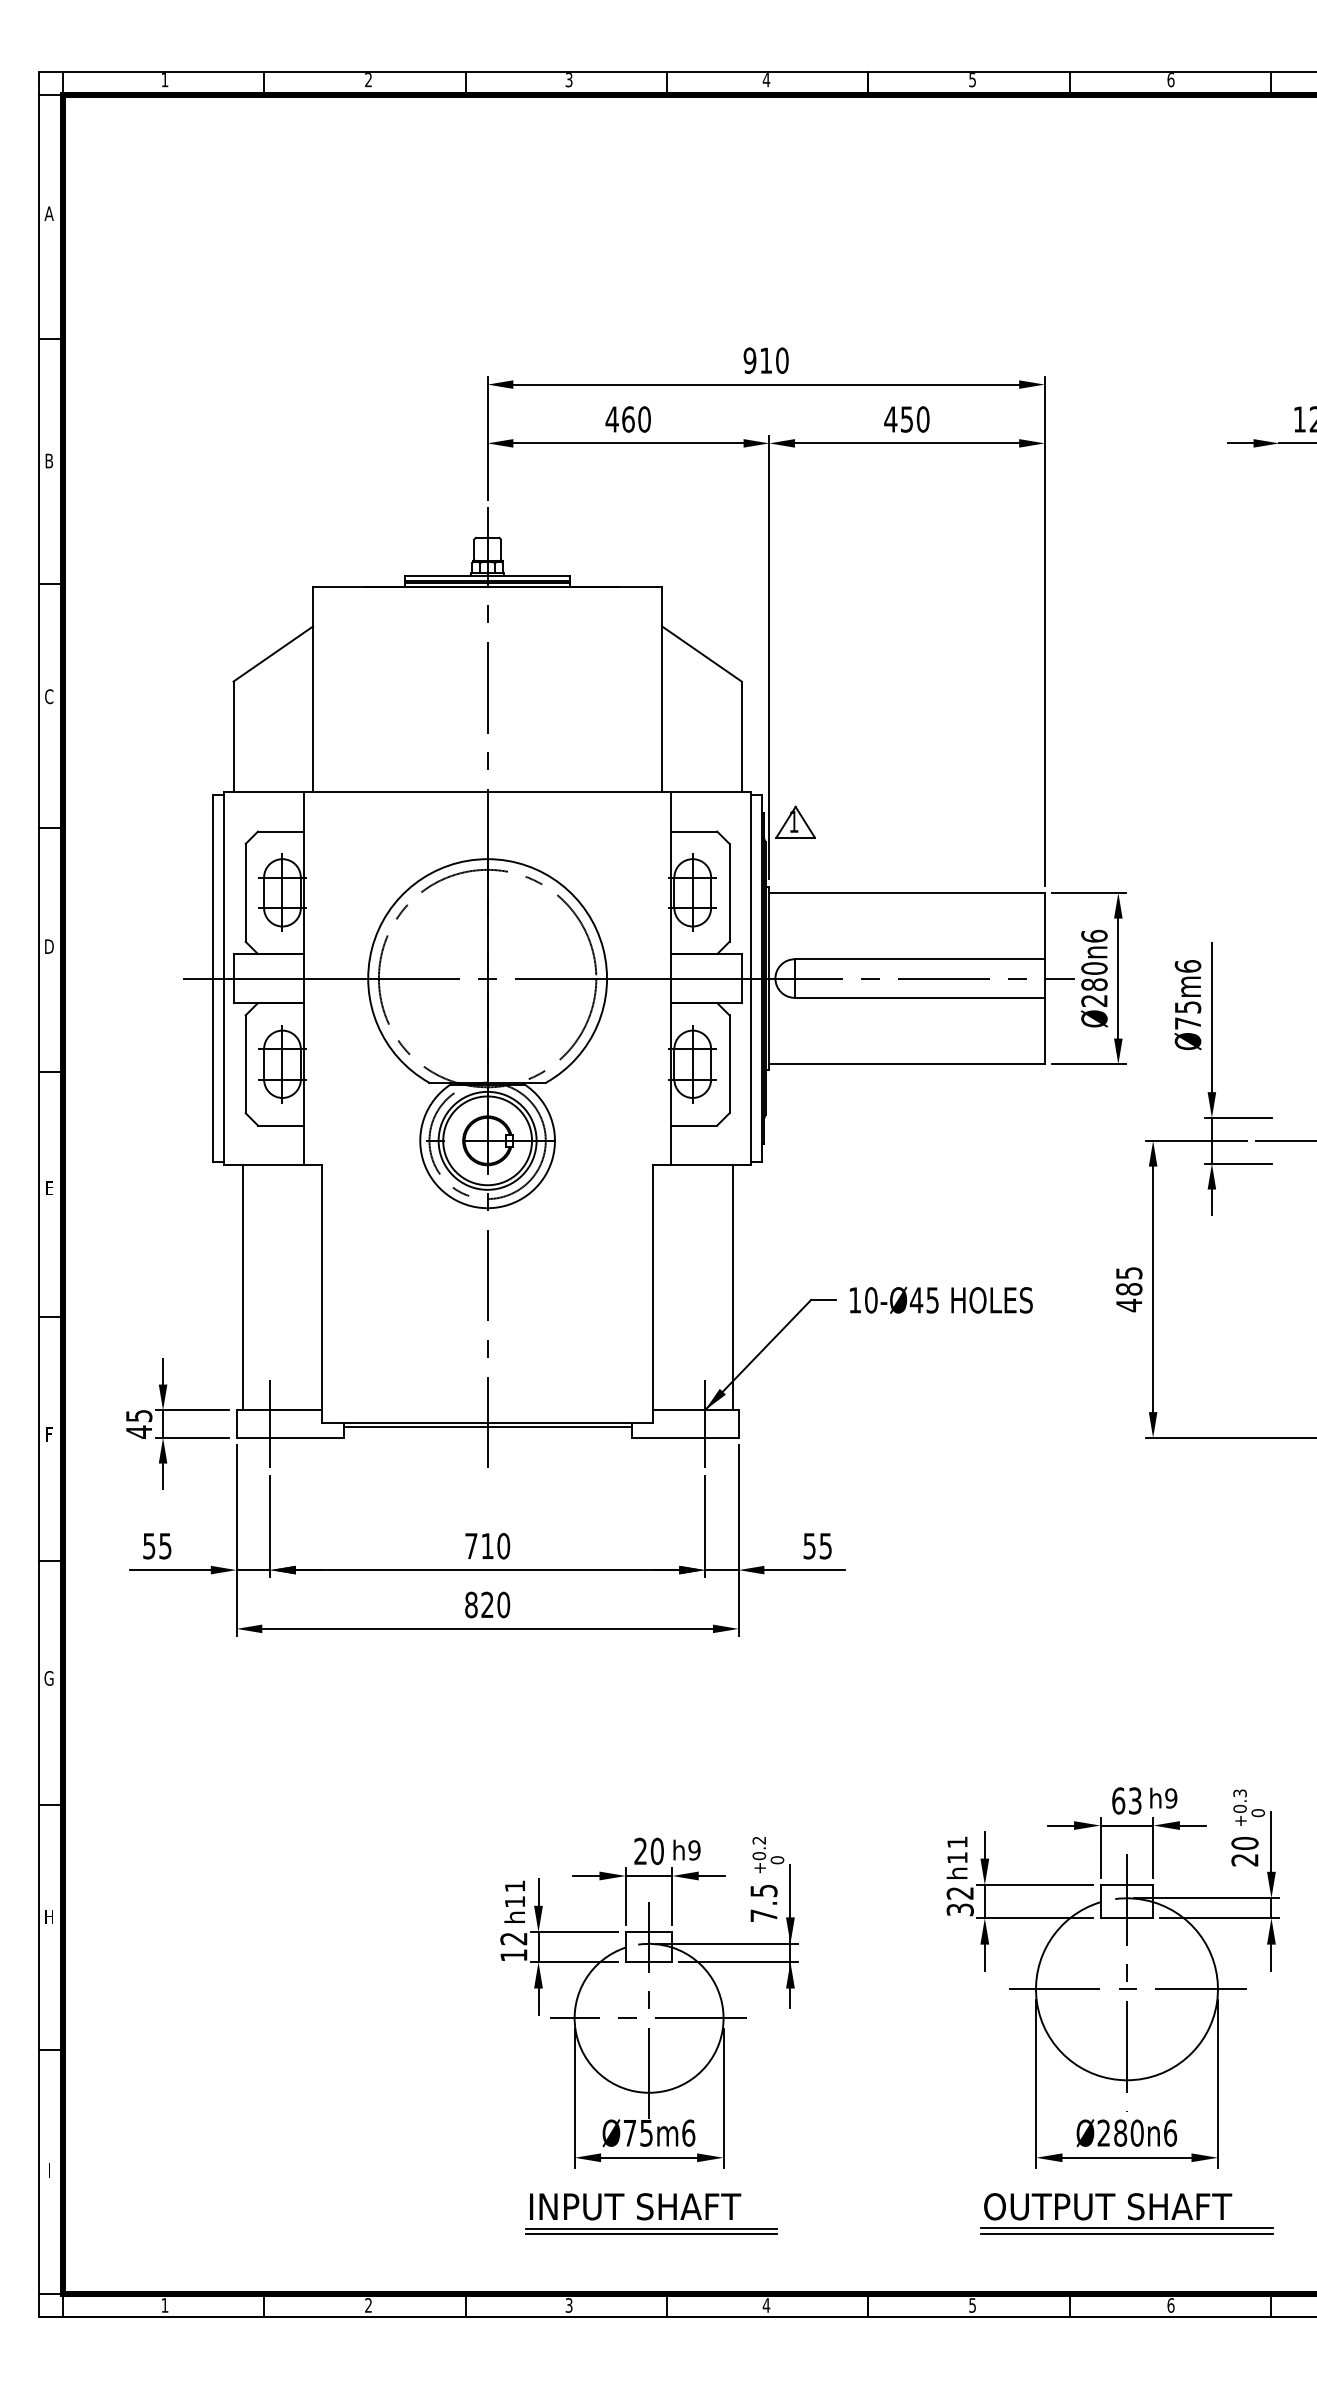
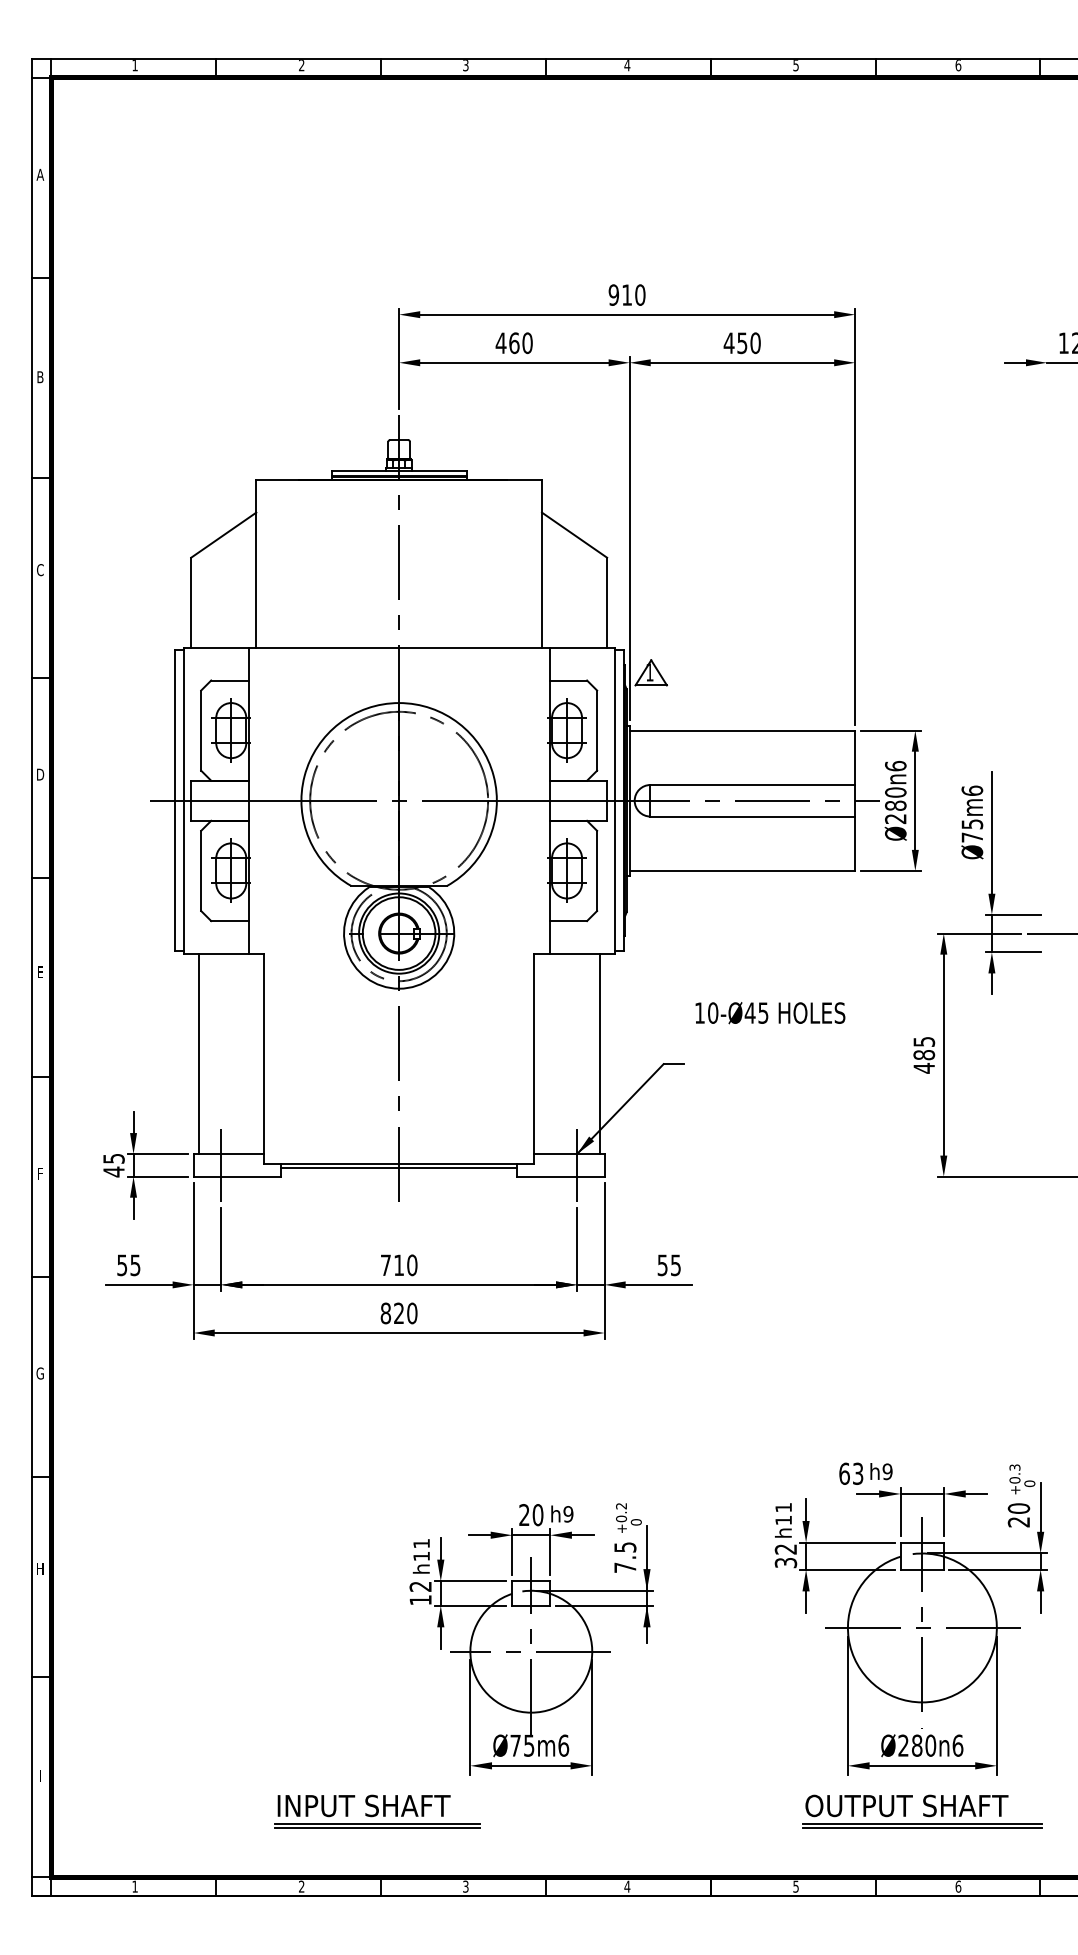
text: (941, 1300) -> (770, 1013), moved
text: (1144, 1800) -> (865, 1473), moved
part: (651, 2213) -> (377, 1811), moved

